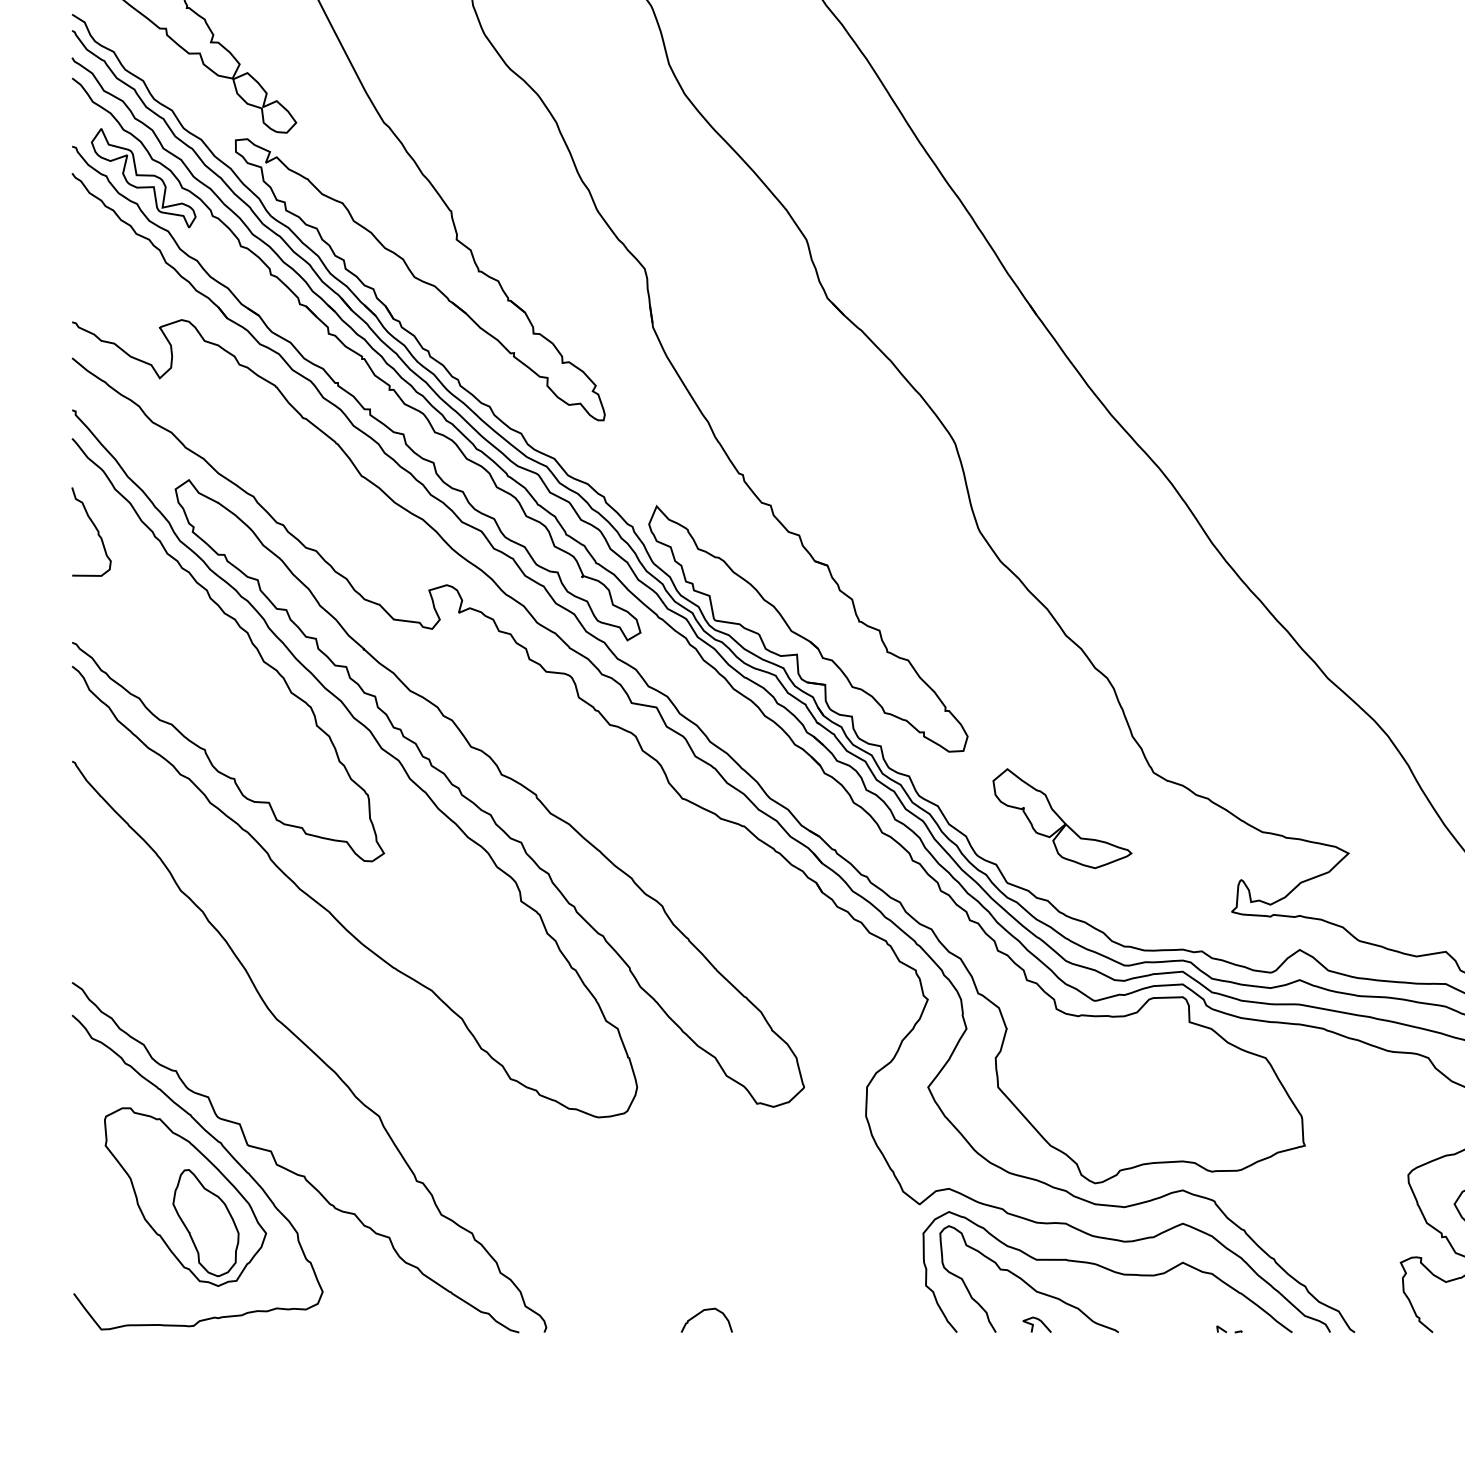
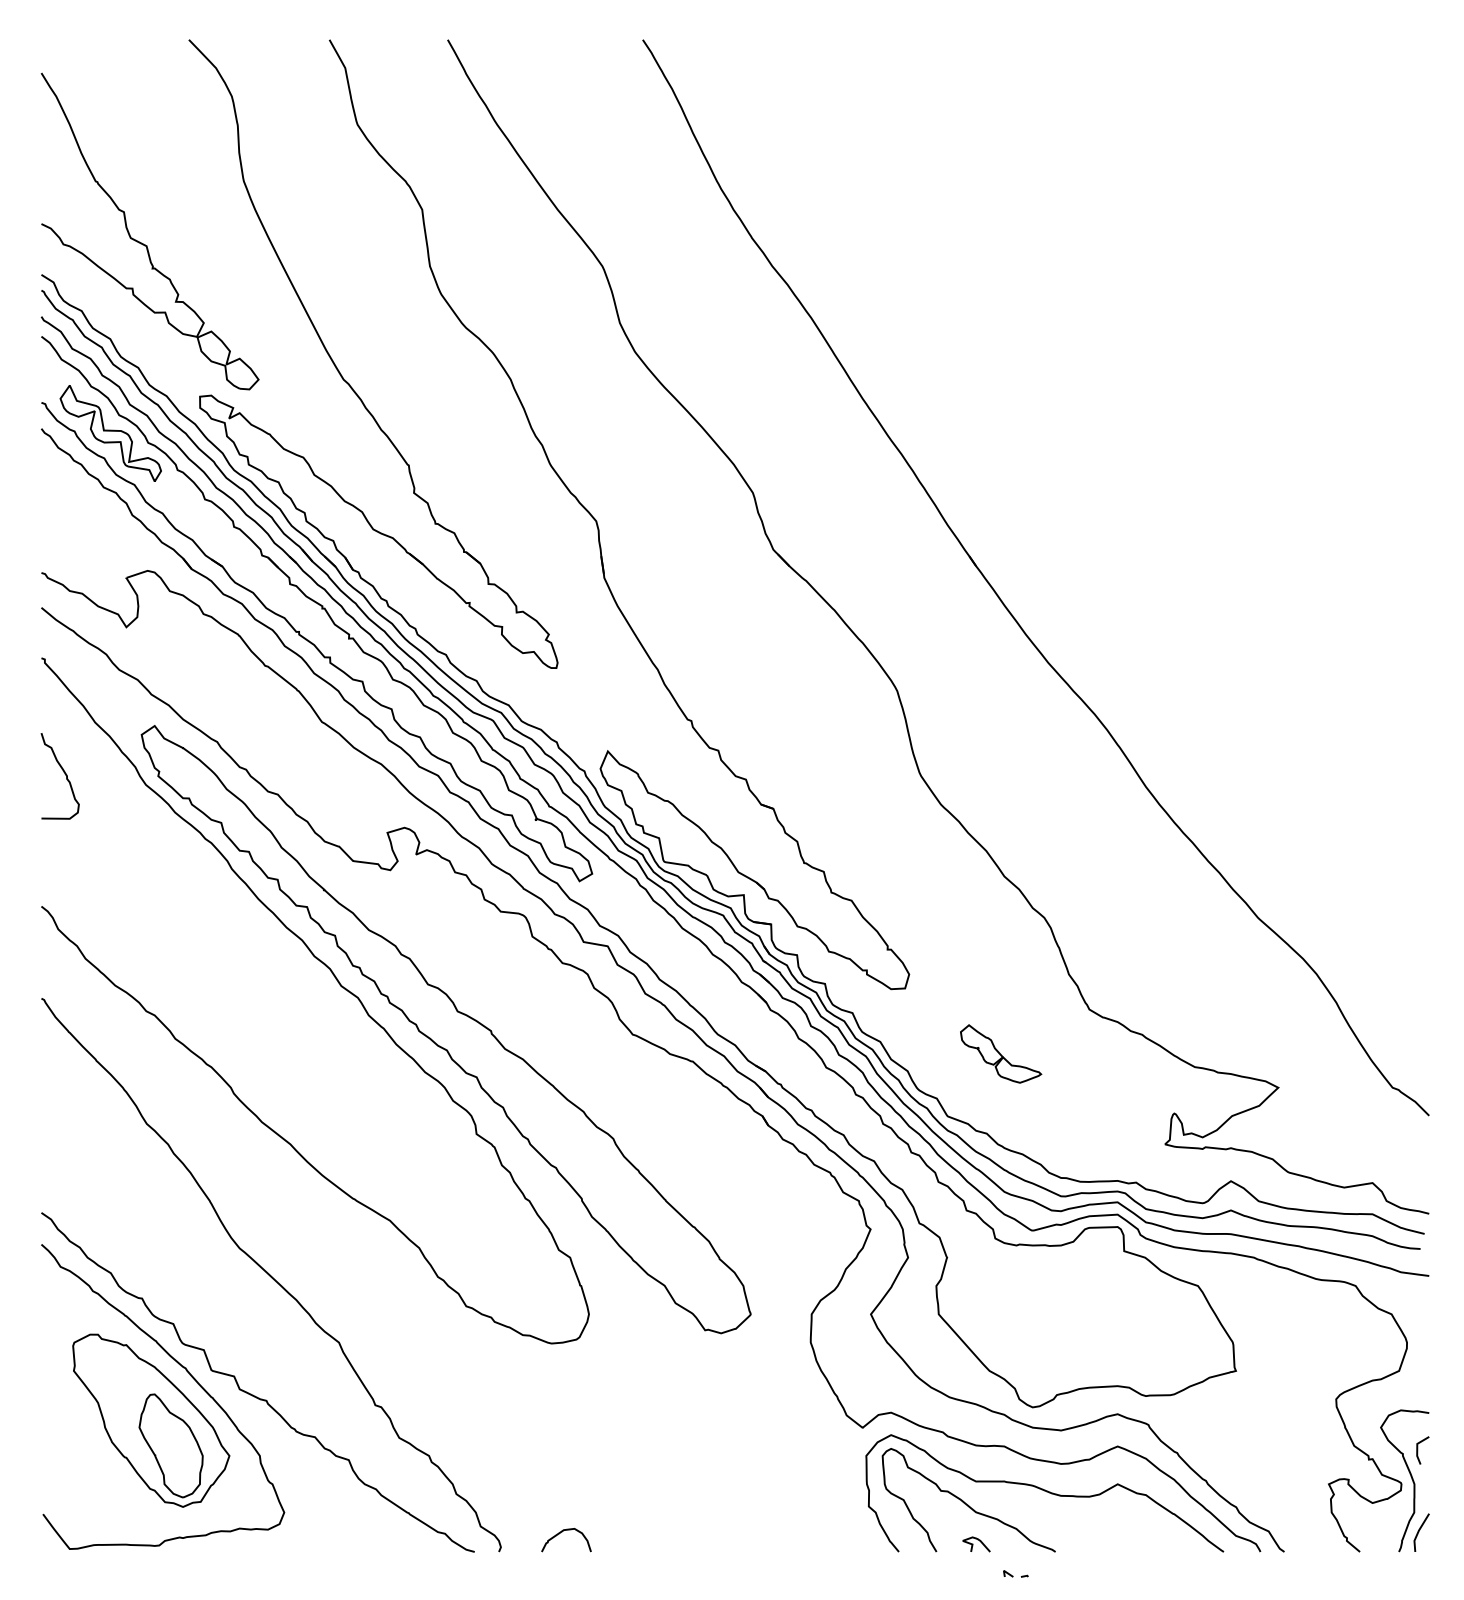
curve: (249, 640) -> (213, 881), removed
part: (1061, 818) -> (1000, 1053), size x0.6
curve: (702, 1312) -> (562, 1532), moved
part: (1229, 1328) -> (1015, 1573), moved

